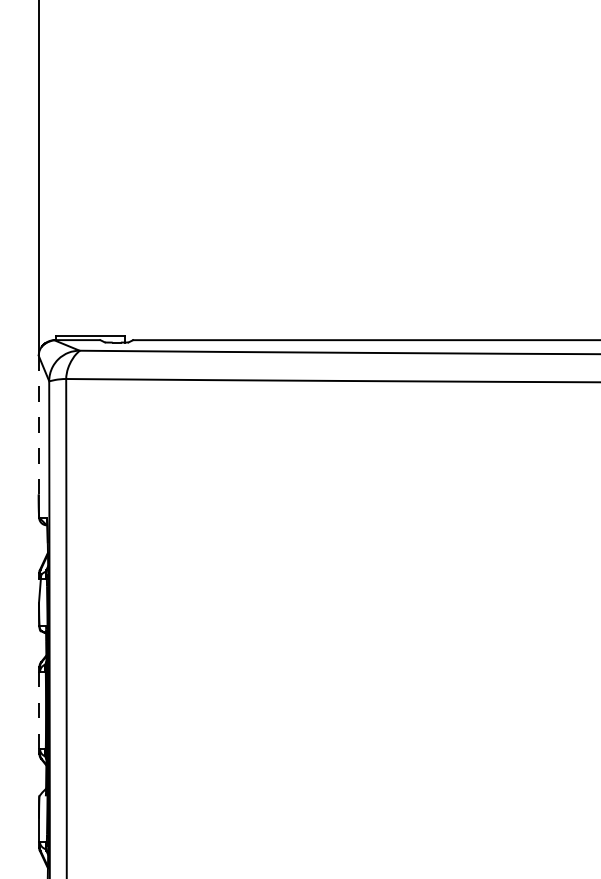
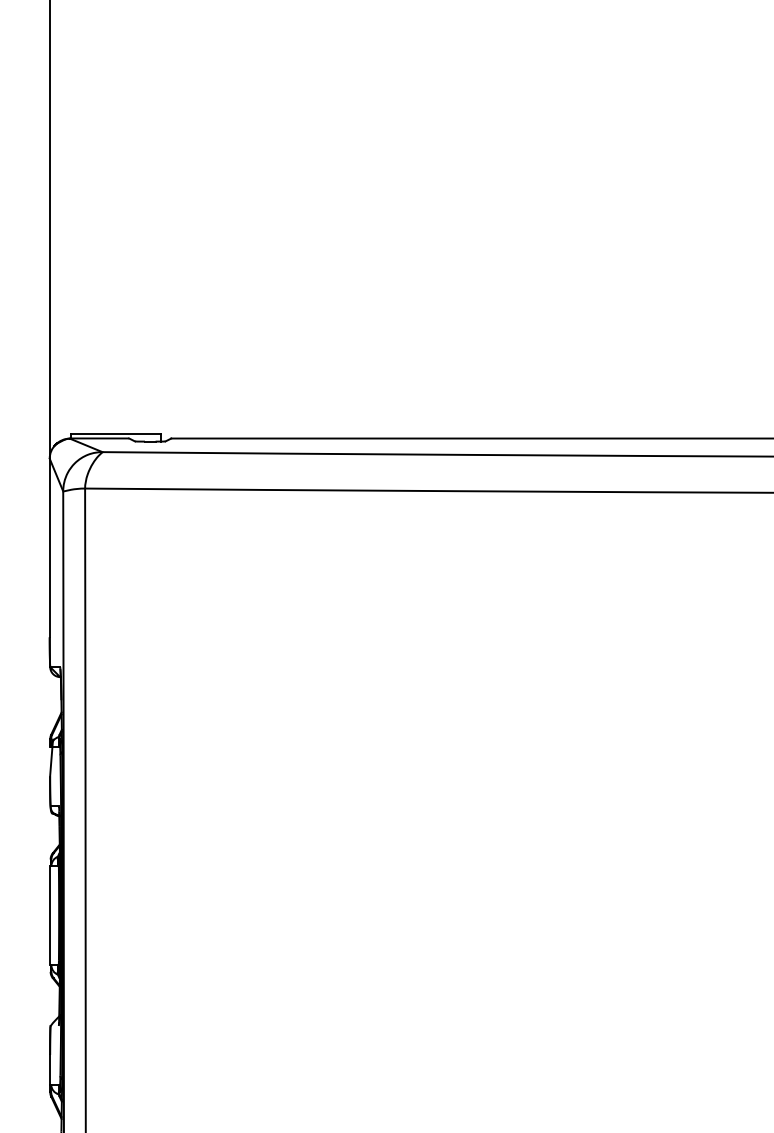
line: (38, 424) -> (49, 547), dashed -> solid
line: (39, 710) -> (50, 915), dashed -> solid

